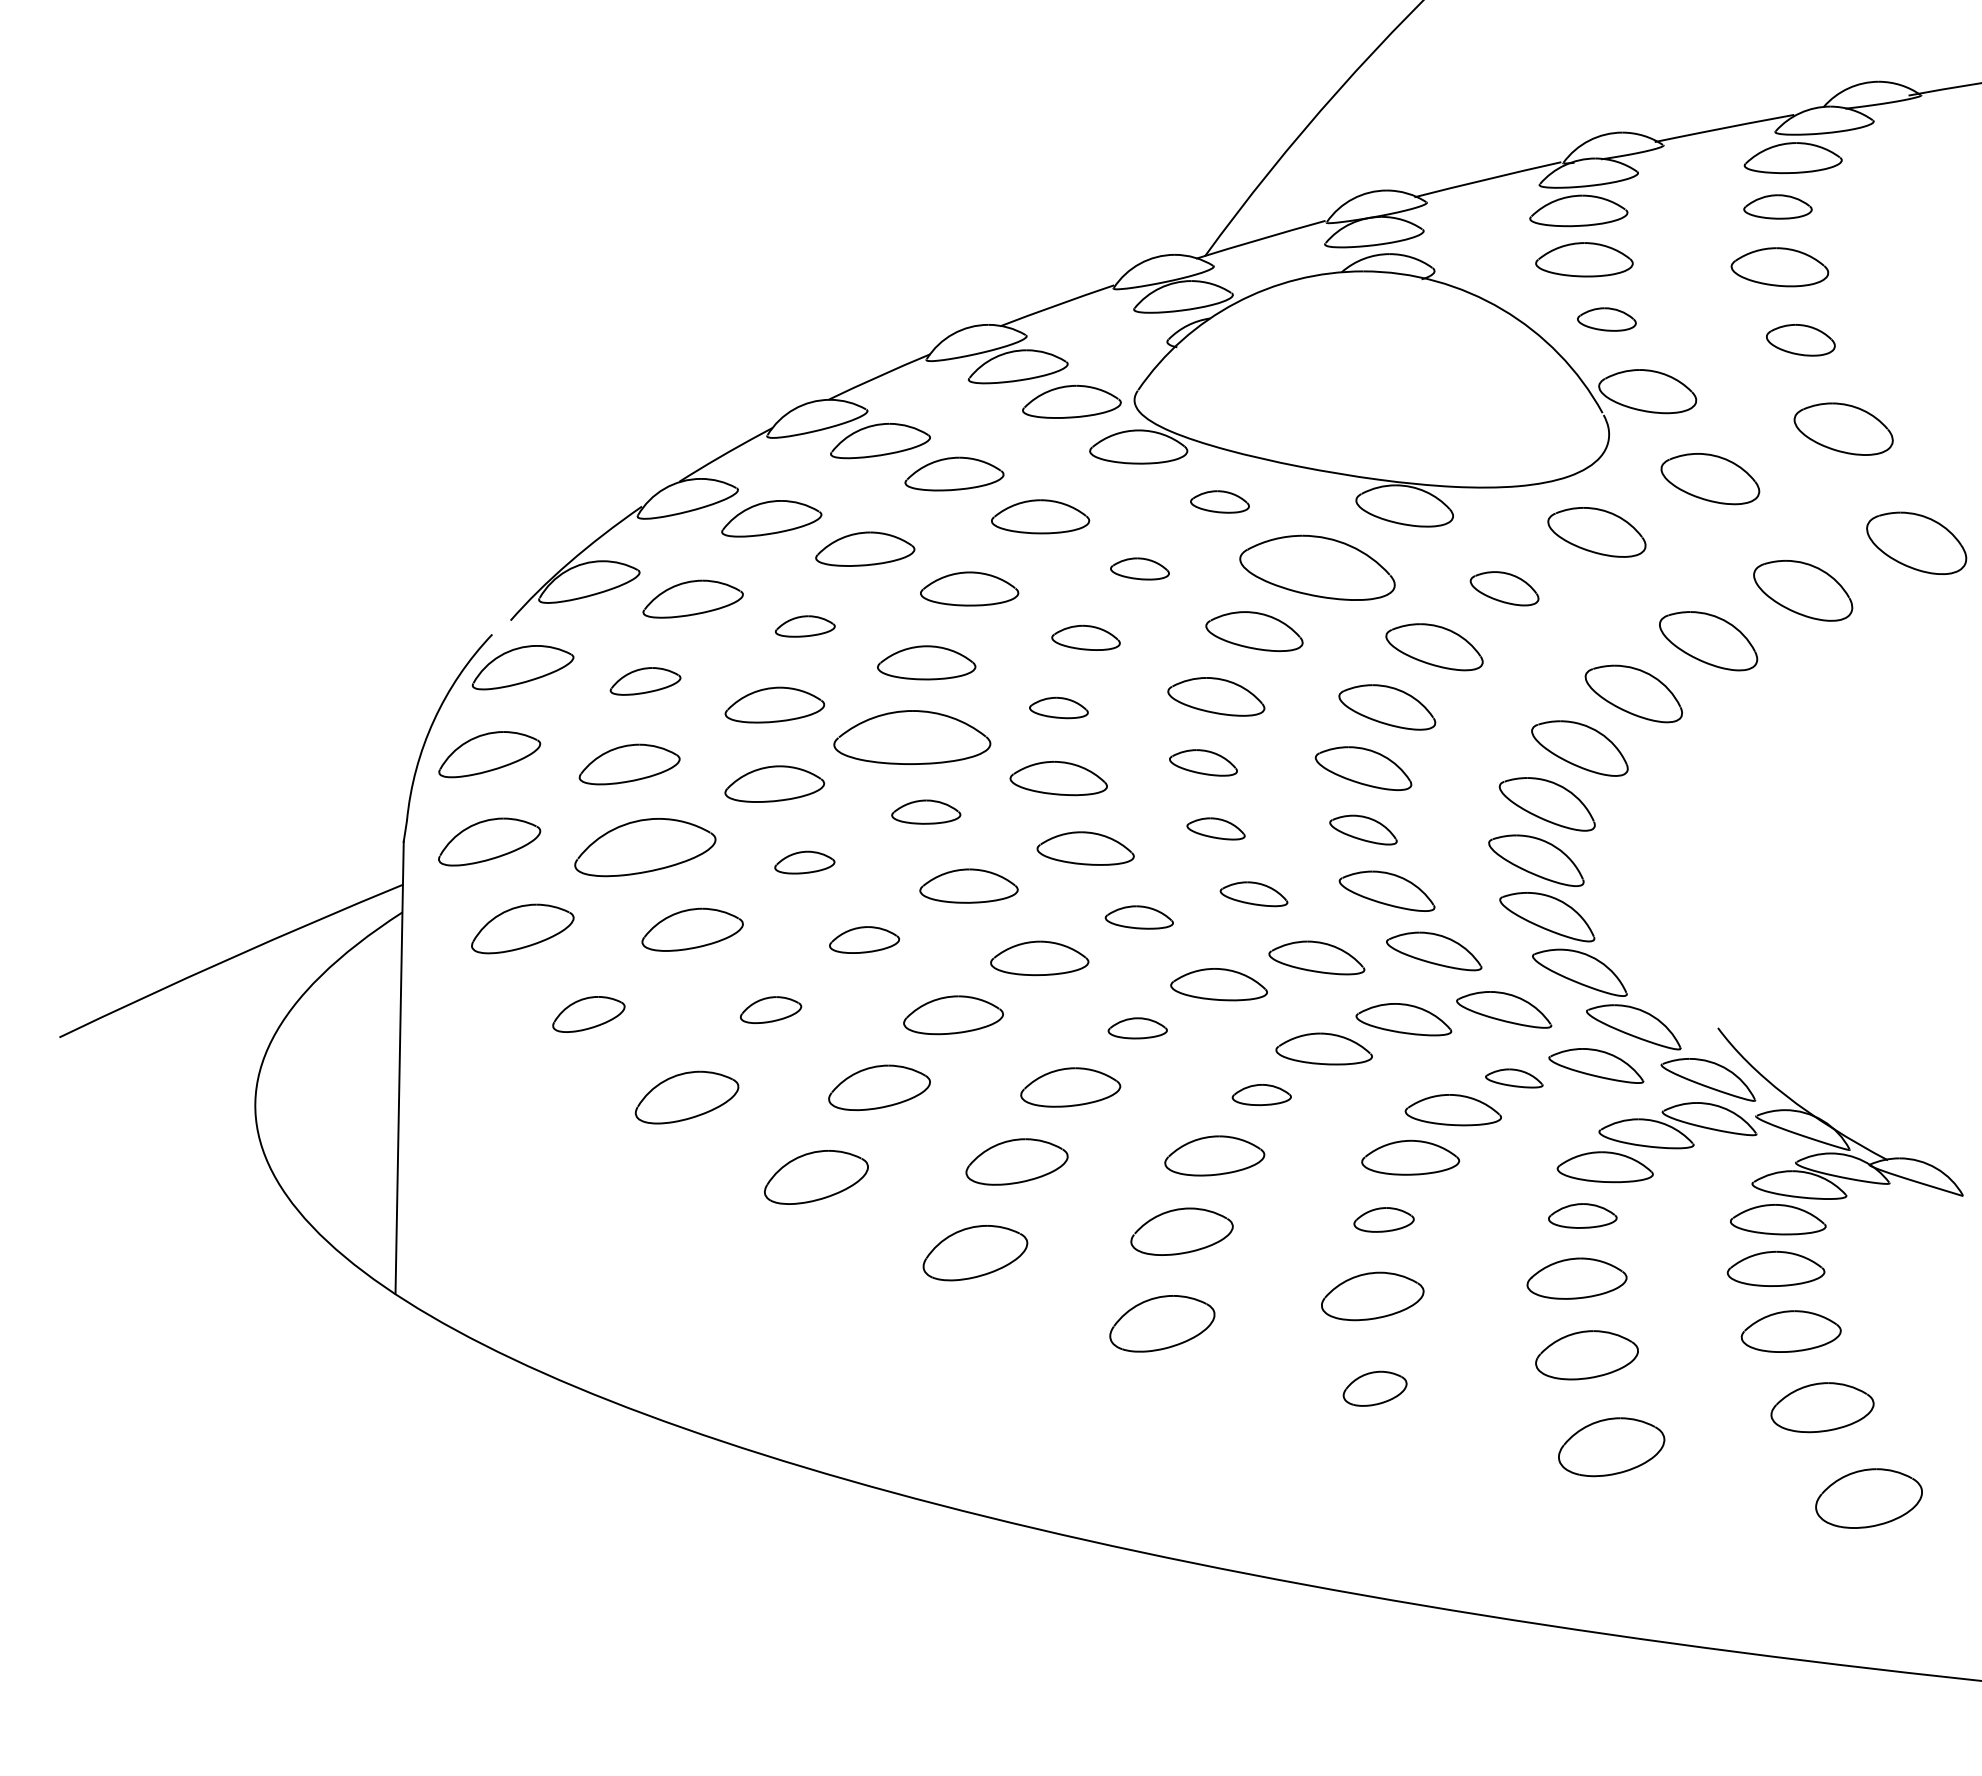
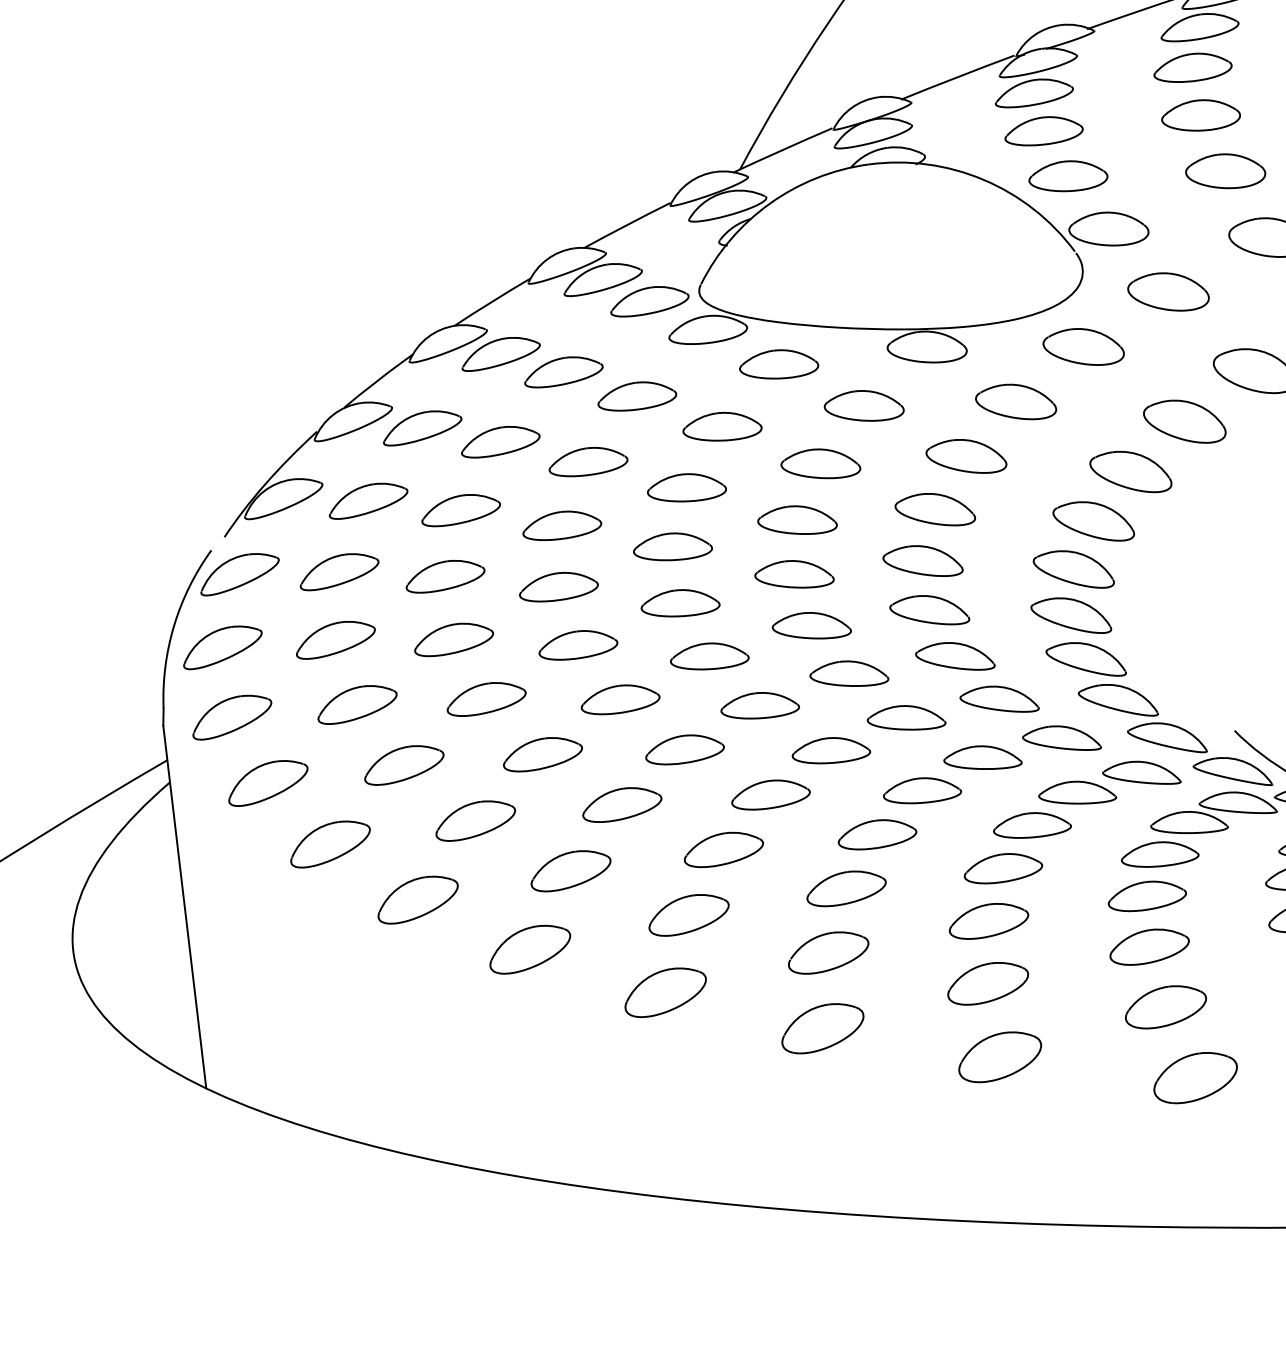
part: (1777, 206) -> (1192, 67), size x1.43
part: (1606, 319) -> (1067, 176), size x1.67
part: (1800, 340) -> (1225, 171), size x1.43
part: (1219, 501) -> (778, 364), size x1.67
part: (1317, 567) -> (863, 406), size x0.62
part: (1139, 568) -> (721, 426), size x1.67
part: (1504, 588) -> (1015, 402), size x1.43
part: (805, 626) -> (460, 509), size x1.67
part: (1085, 637) -> (686, 487), size x1.43
part: (645, 681) -> (339, 571), size x1.43
part: (1058, 707) -> (672, 546), size x1.67
part: (911, 737) -> (557, 586), size x0.62
part: (1203, 762) -> (794, 574), size x1.43
part: (925, 811) -> (577, 644), size x1.43
part: (1215, 828) -> (810, 626), size x1.67
part: (1363, 829) -> (929, 610), size x1.43
part: (645, 847) -> (357, 703), size x0.71
part: (804, 862) -> (486, 698), size x1.67
part: (1253, 894) -> (848, 674), size x1.43
part: (1139, 917) -> (759, 705), size x1.43
part: (864, 939) -> (542, 753), size x1.43
part: (770, 1009) -> (474, 819), size x1.67
part: (588, 1014) -> (329, 843), size x1.43
part: (1137, 1028) -> (770, 794), size x1.67
part: (1514, 1078) -> (1077, 793), size x1.67
part: (1261, 1094) -> (876, 833), size x1.67
part: (1582, 1215) -> (1146, 895), size x1.43
part: (1383, 1219) -> (988, 920), size x1.67
part: (1374, 1388) -> (999, 1056), size x1.67

